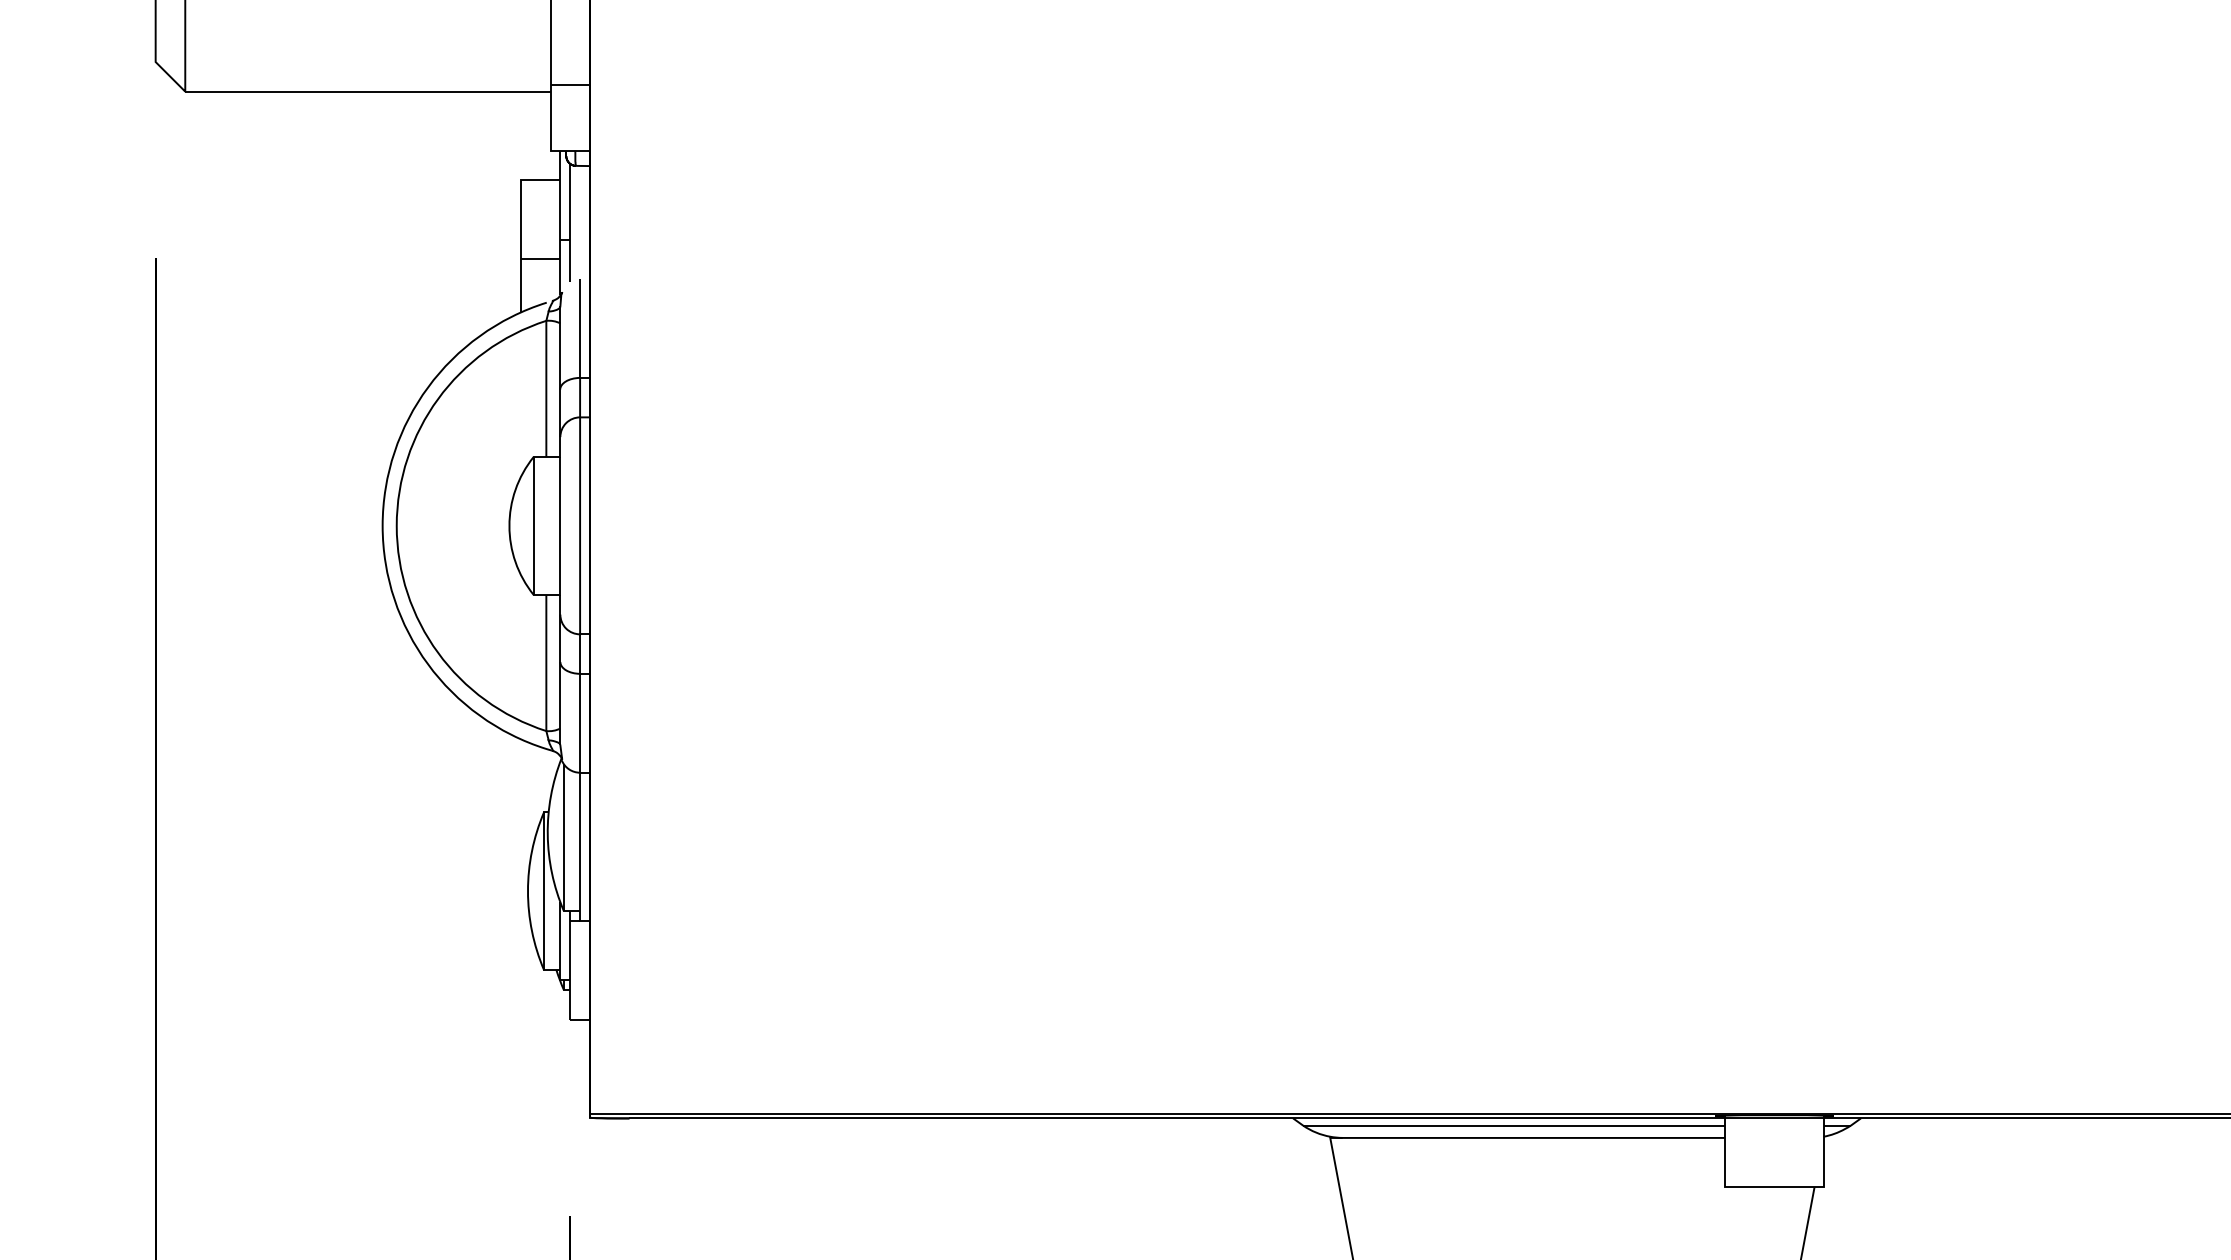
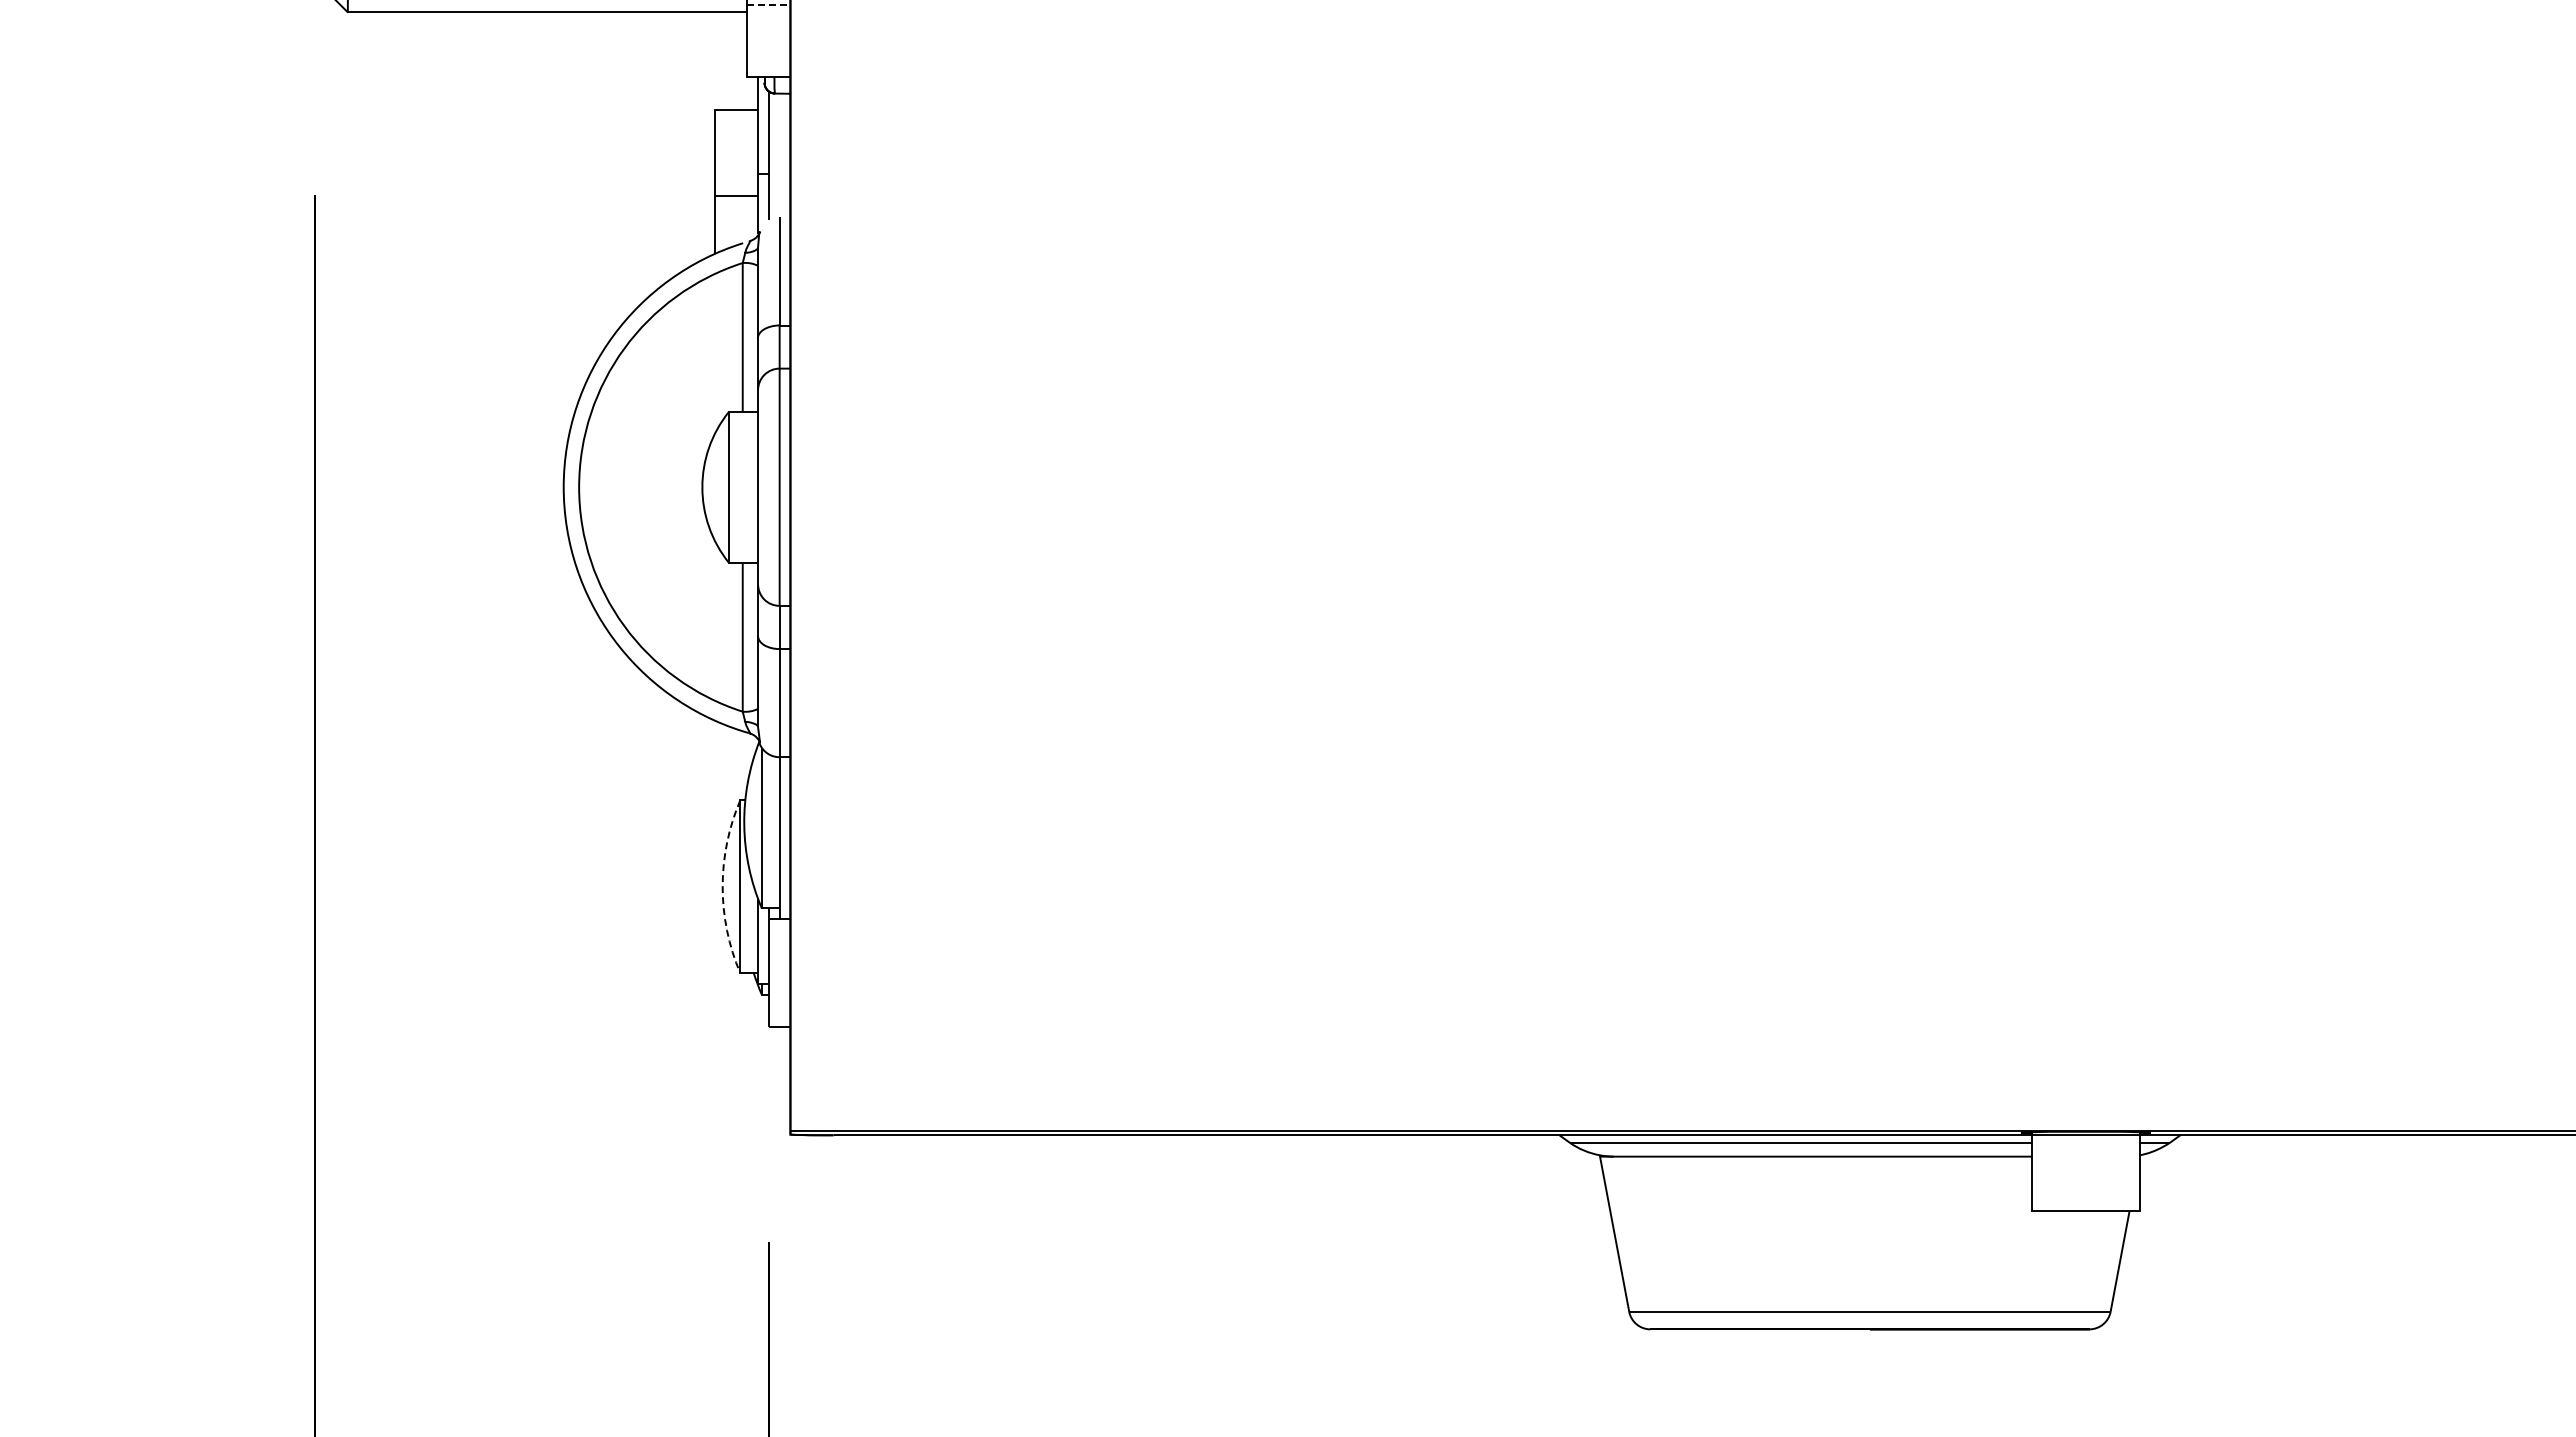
line: (569, 84) -> (768, 4), solid -> dashed
arc: (527, 890) -> (722, 886), solid -> dashed

